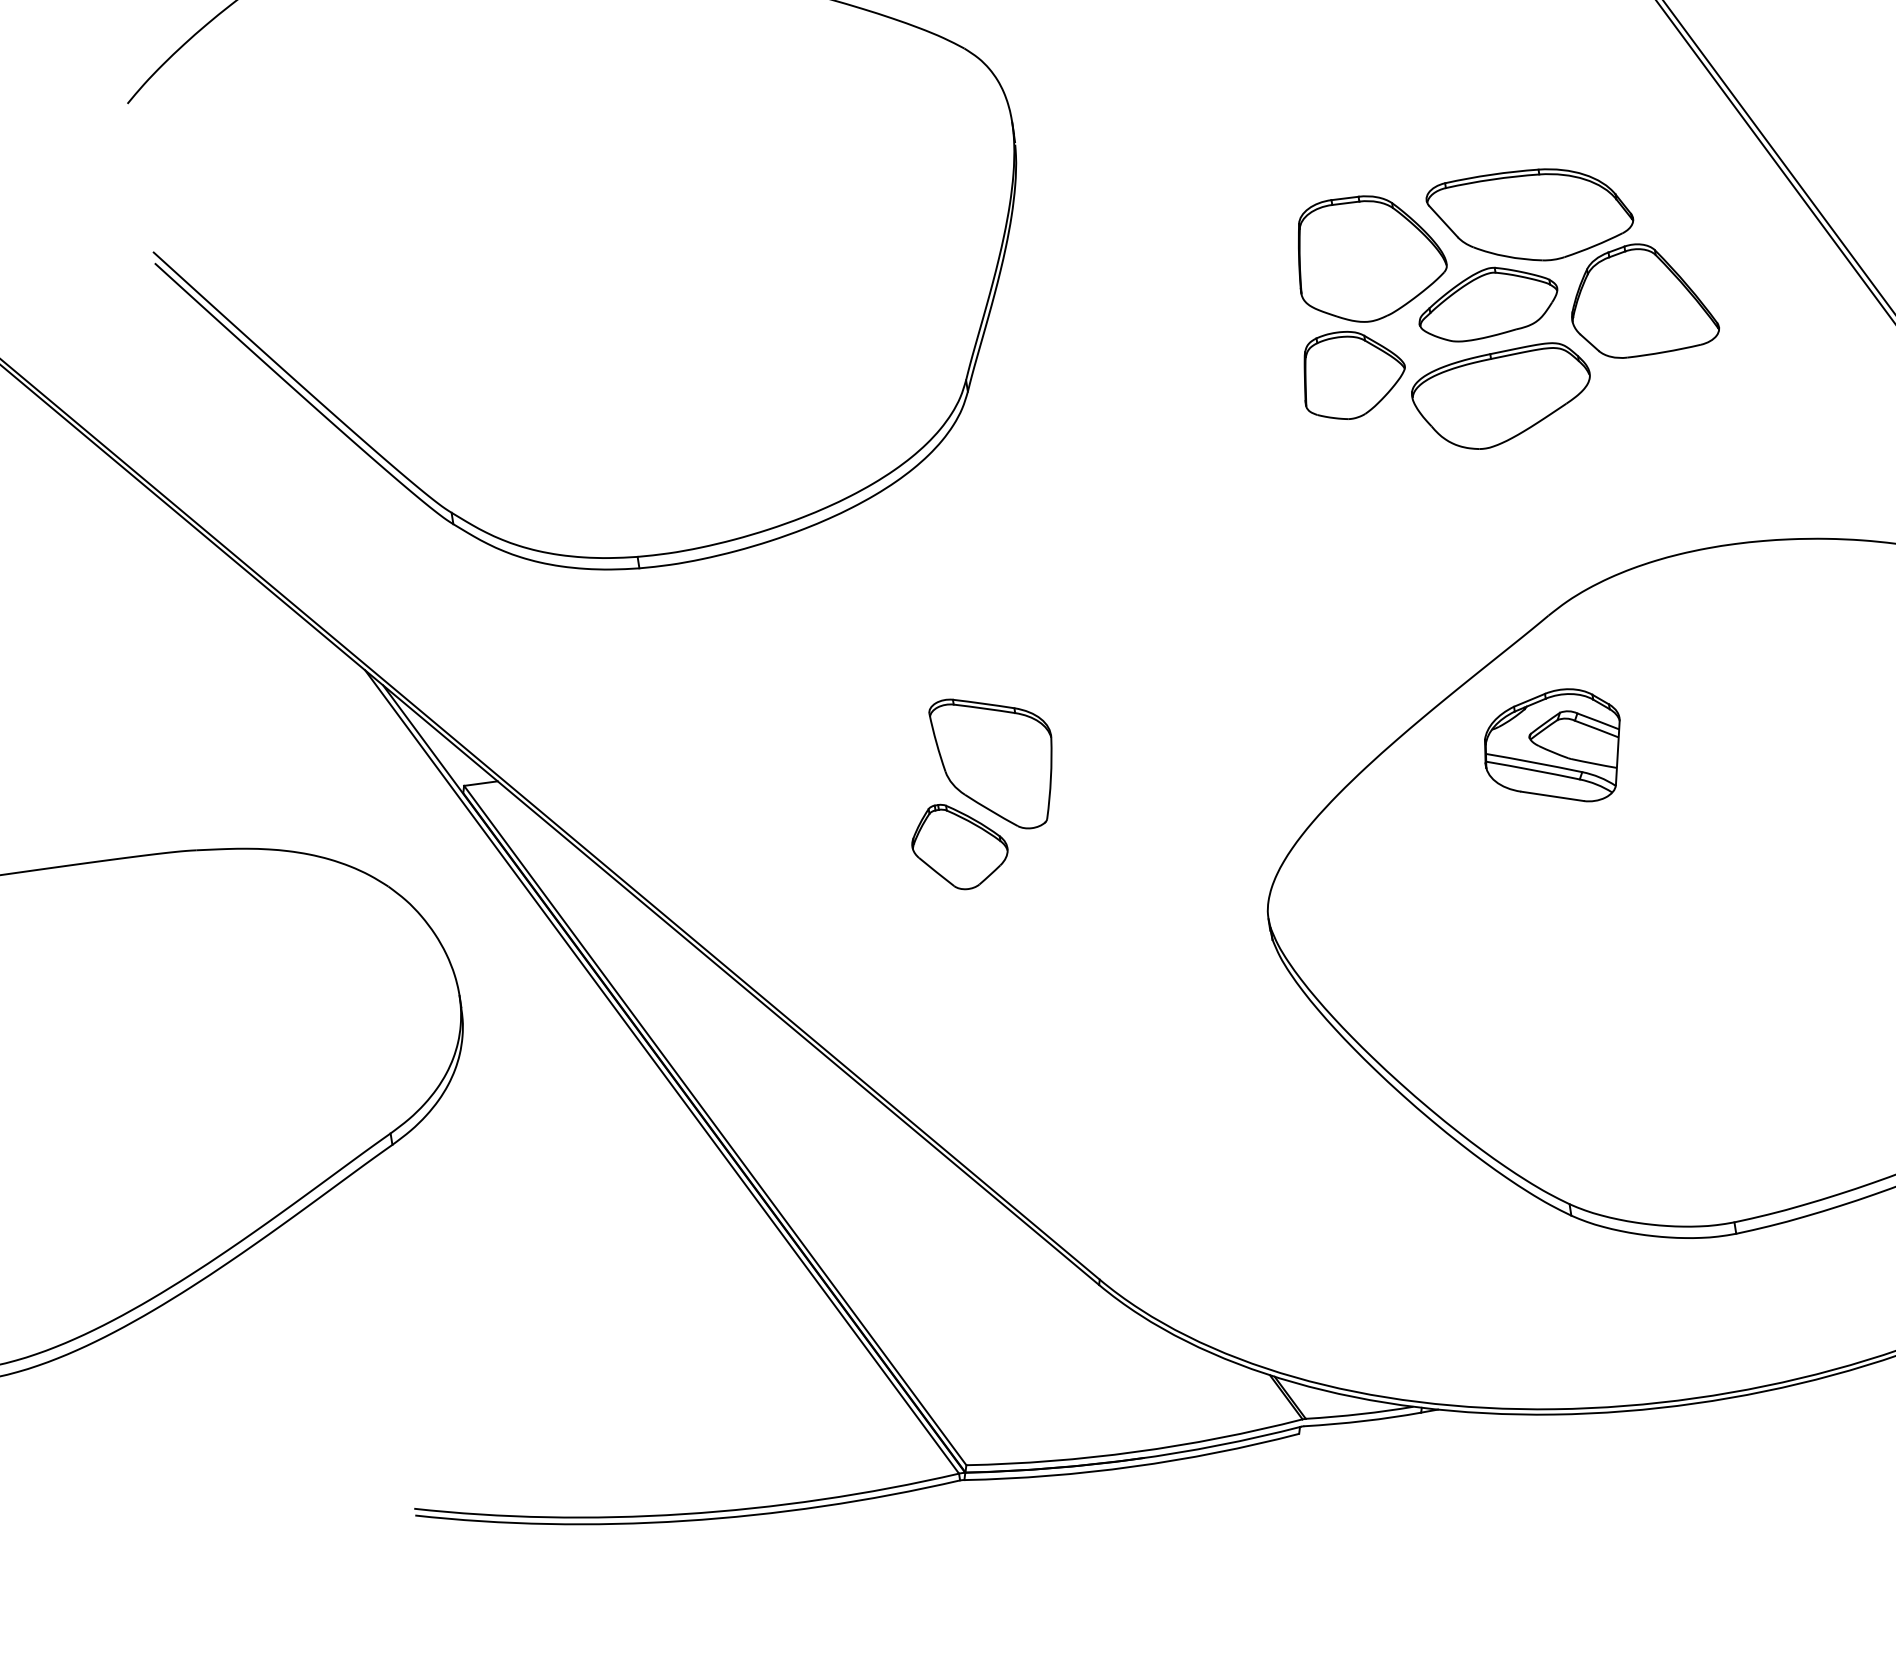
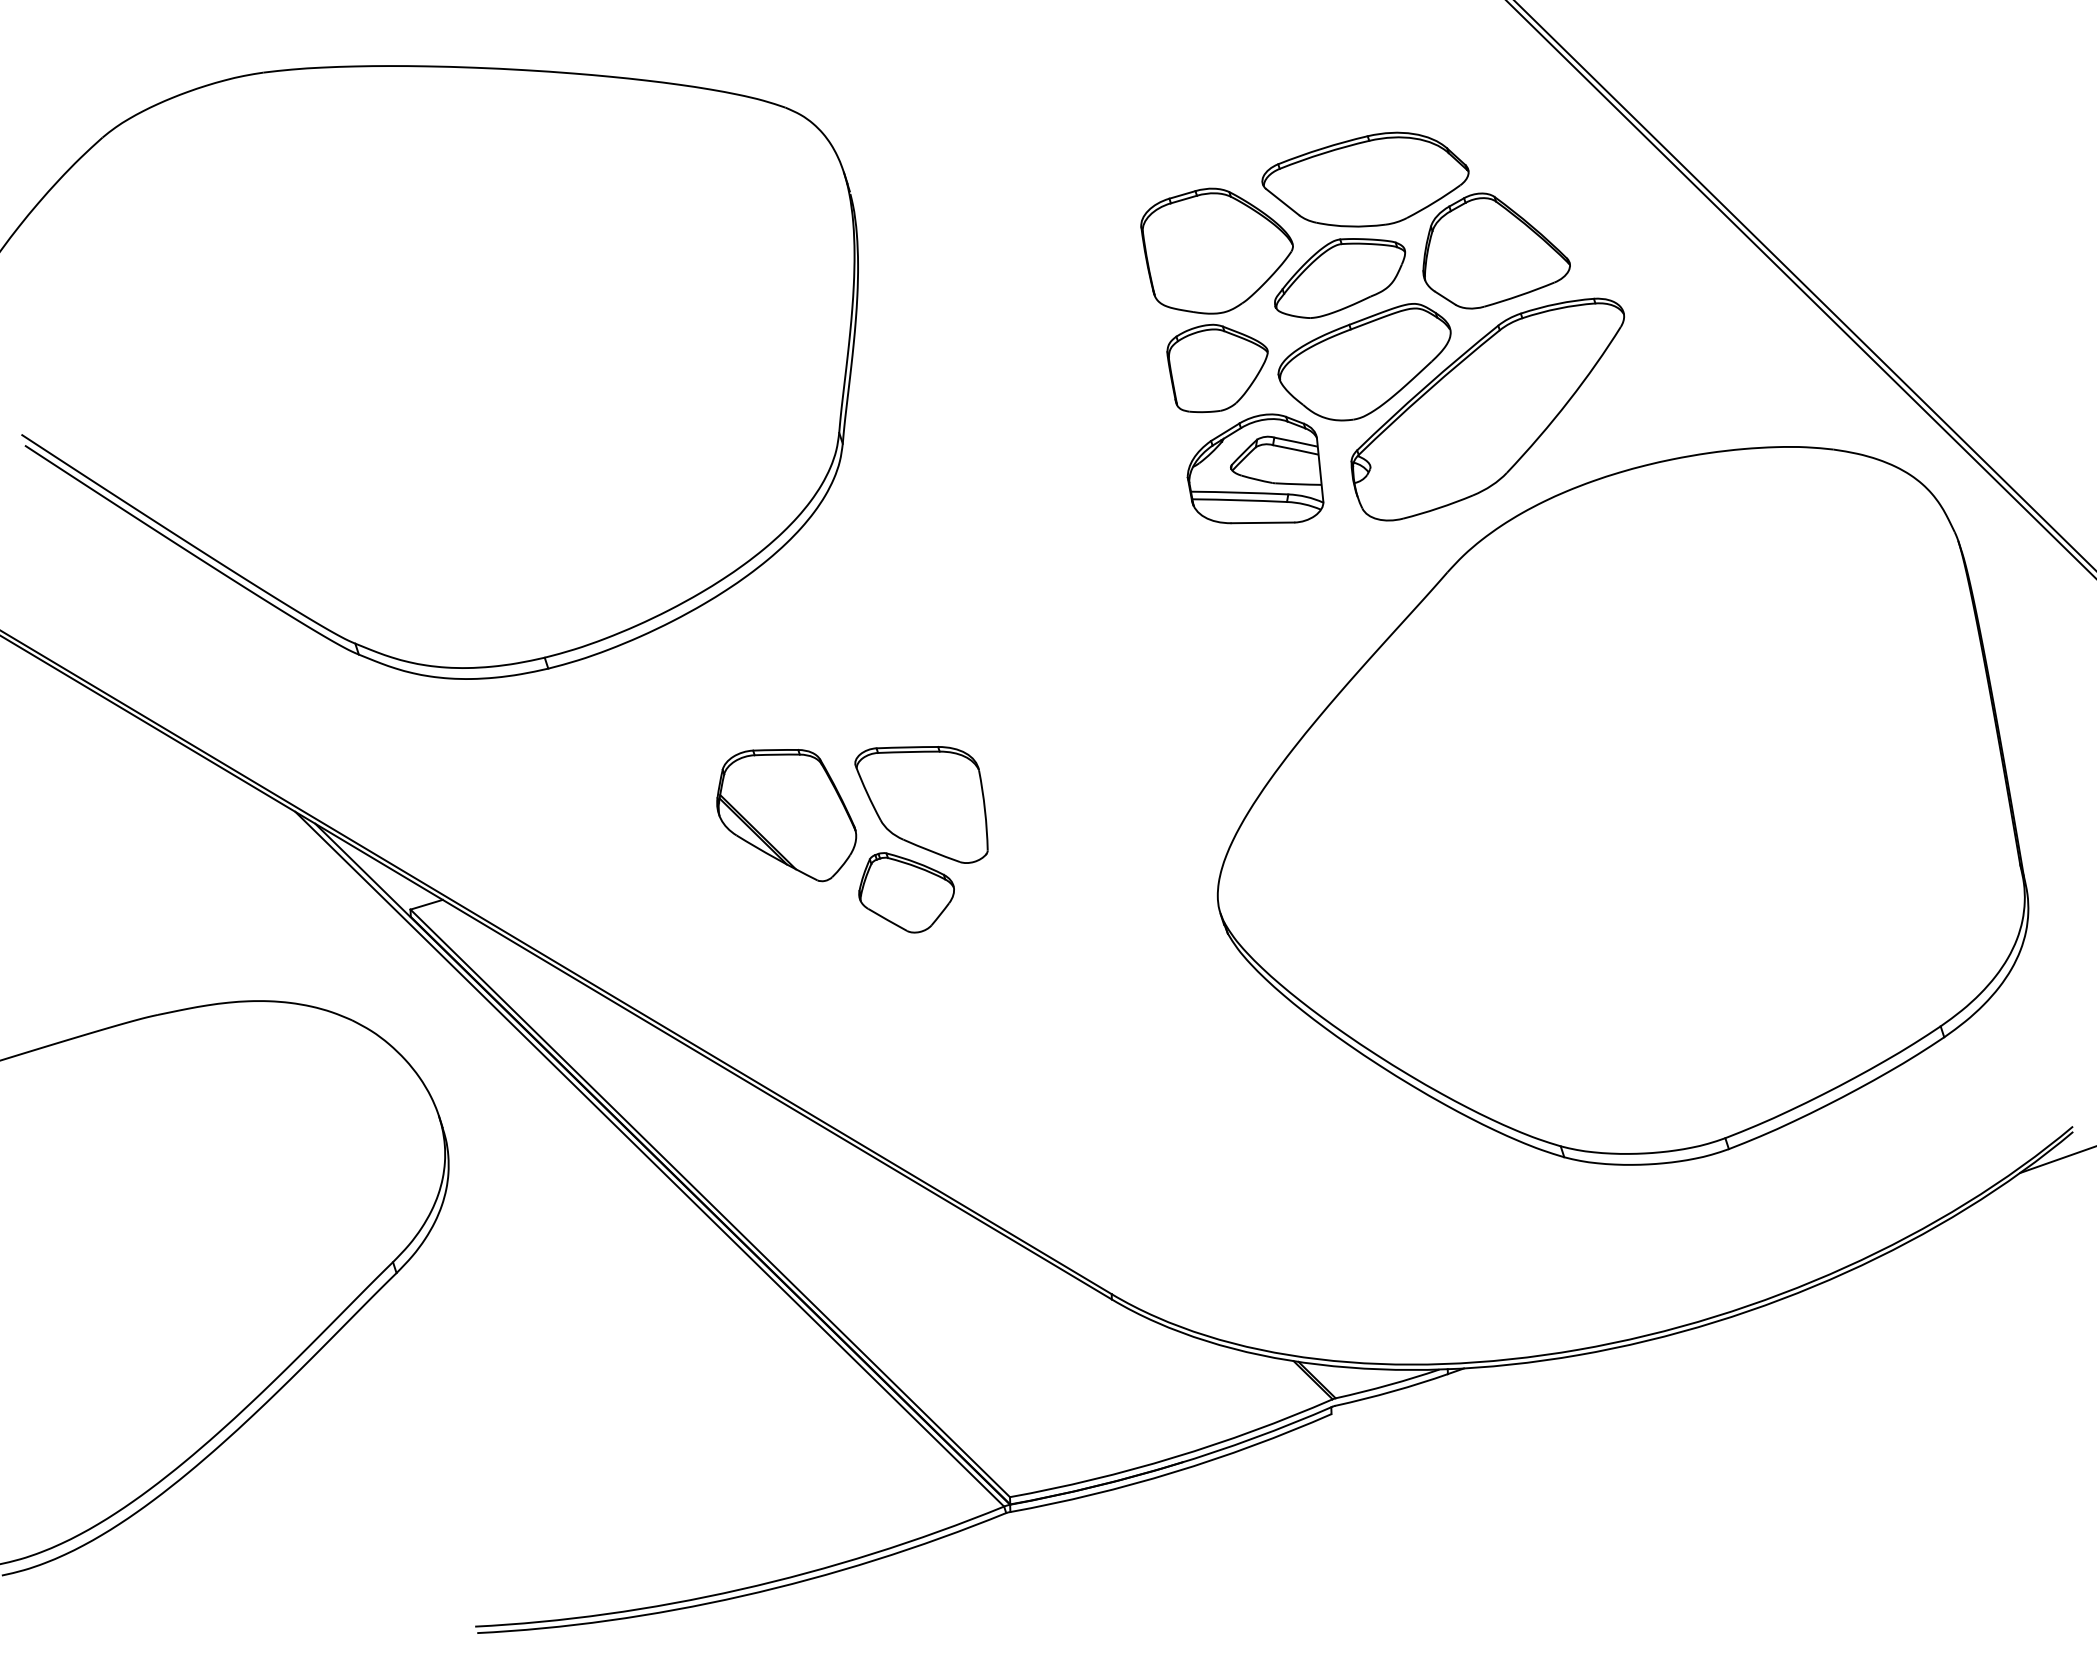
part: (1614, 460) -> (1487, 409), added
part: (1553, 741) -> (1255, 468), moved
part: (852, 752) -> (786, 815), added

